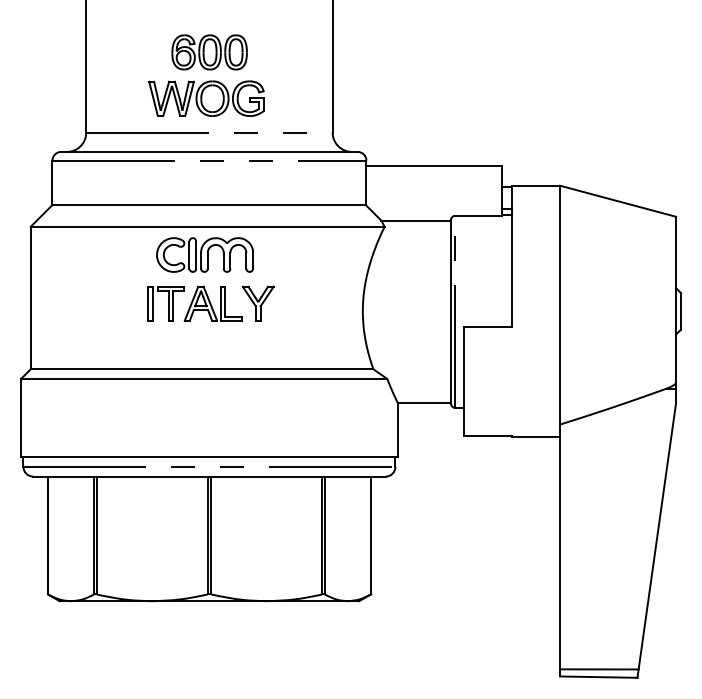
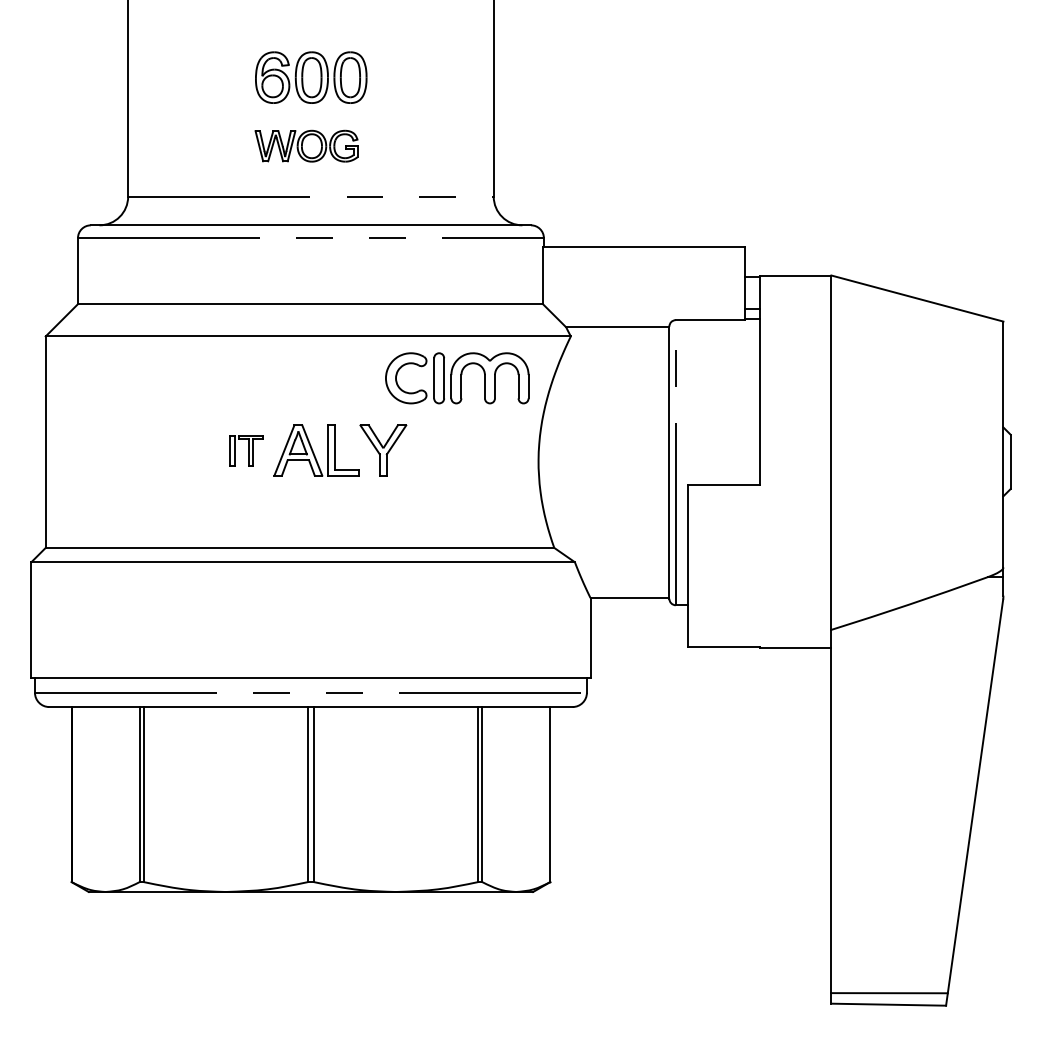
part: (206, 98) -> (306, 146), size x0.6
part: (204, 254) -> (456, 377), moved
part: (165, 303) -> (245, 450), size x0.6

